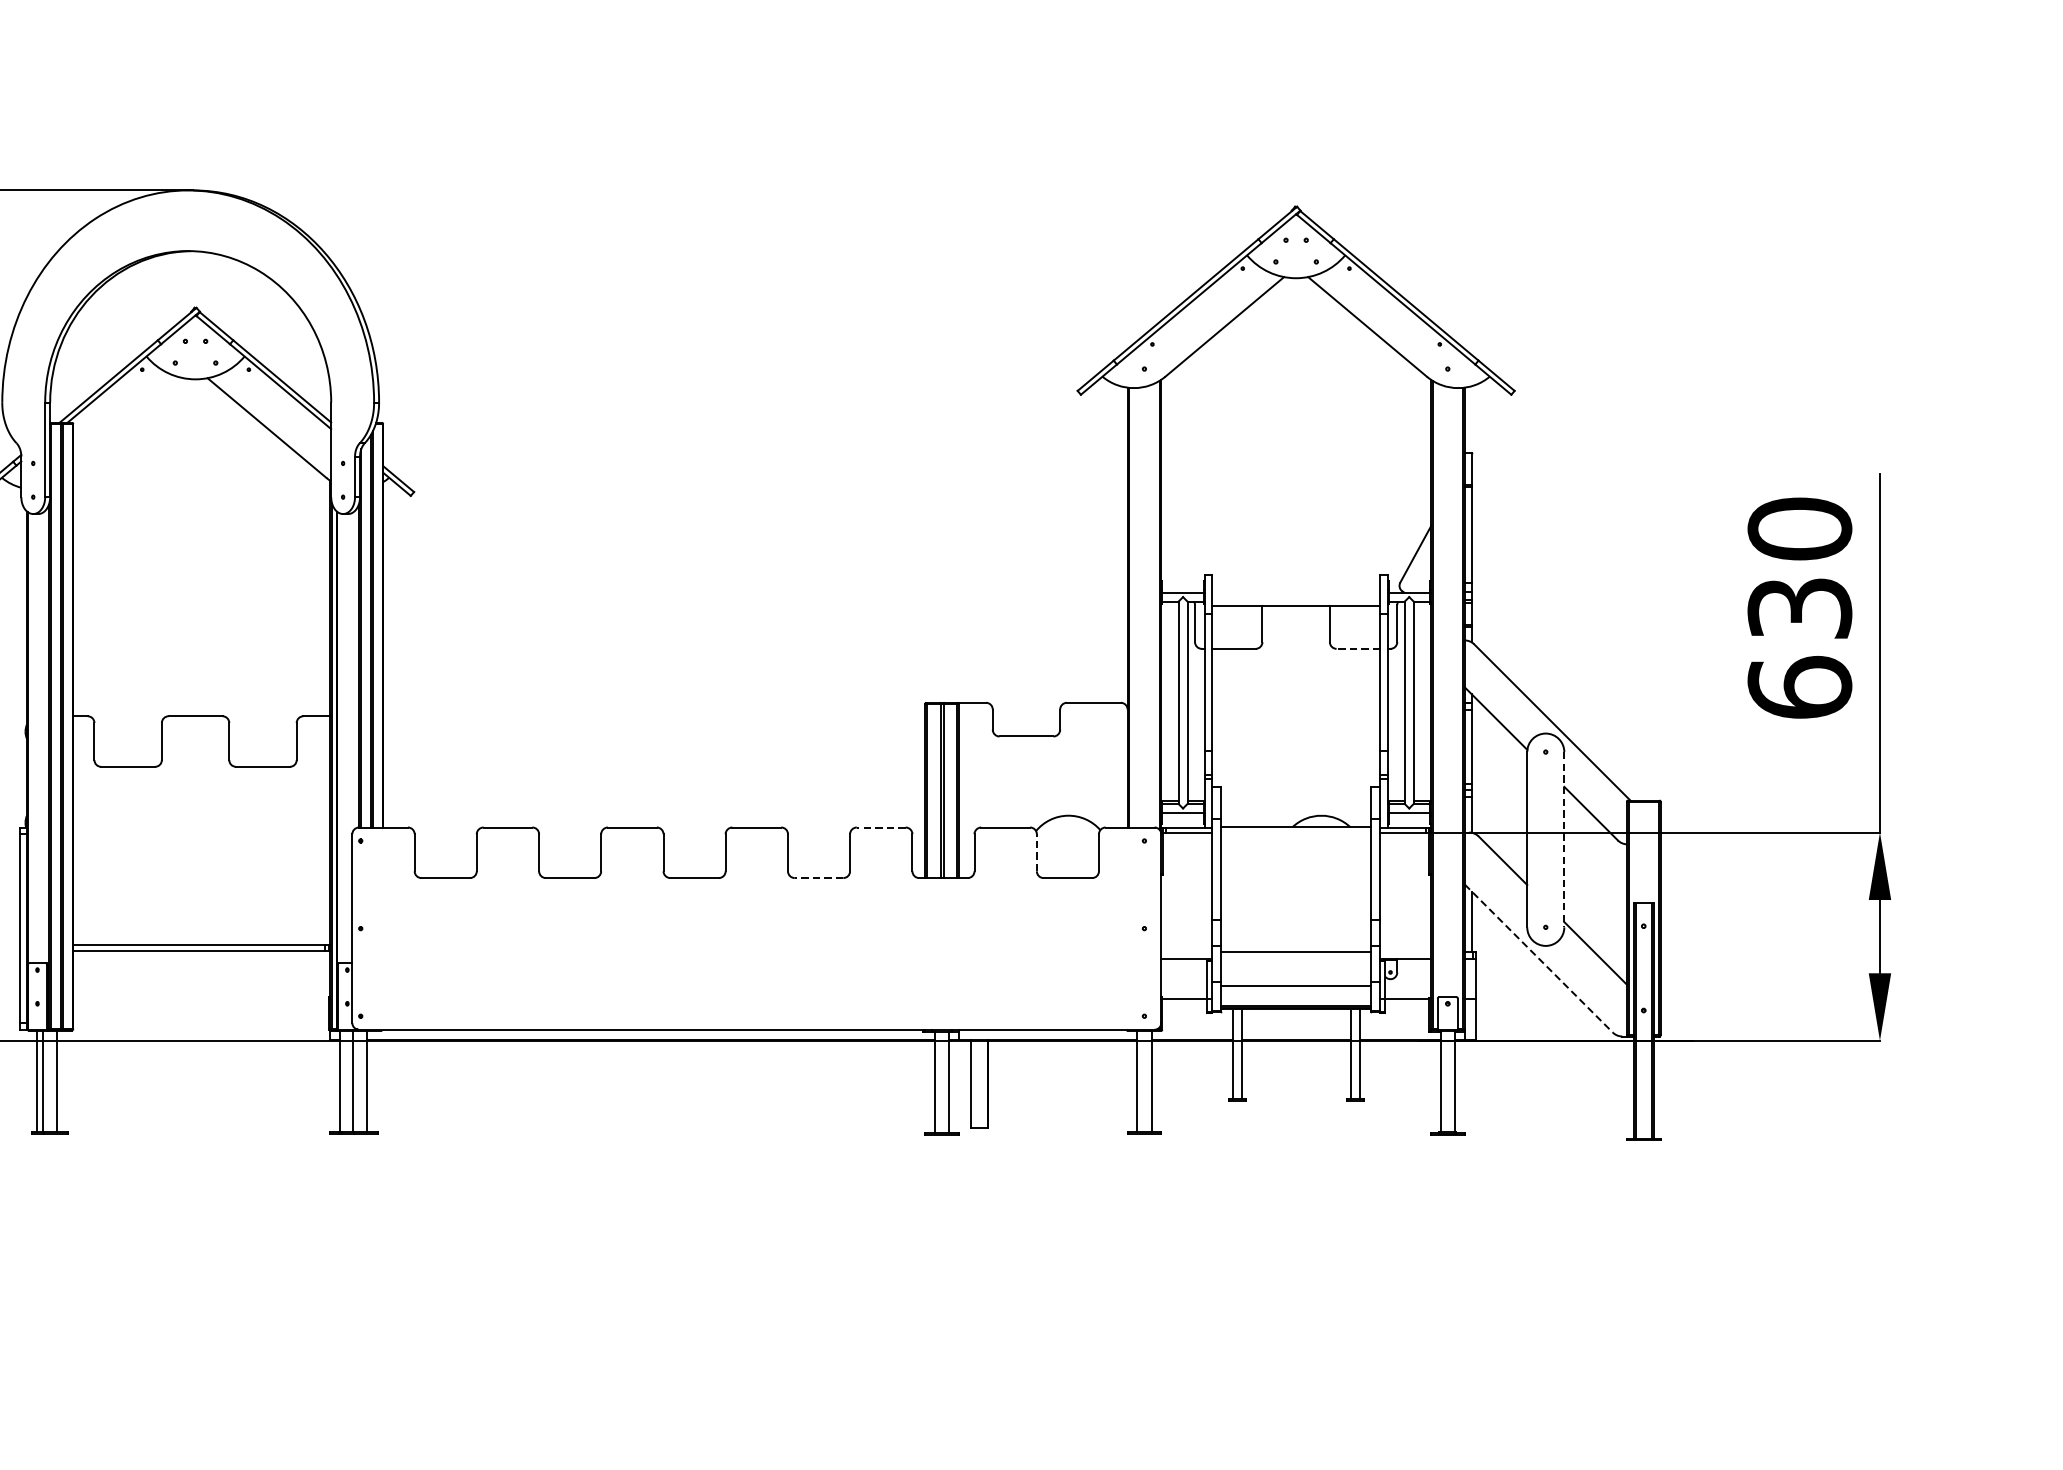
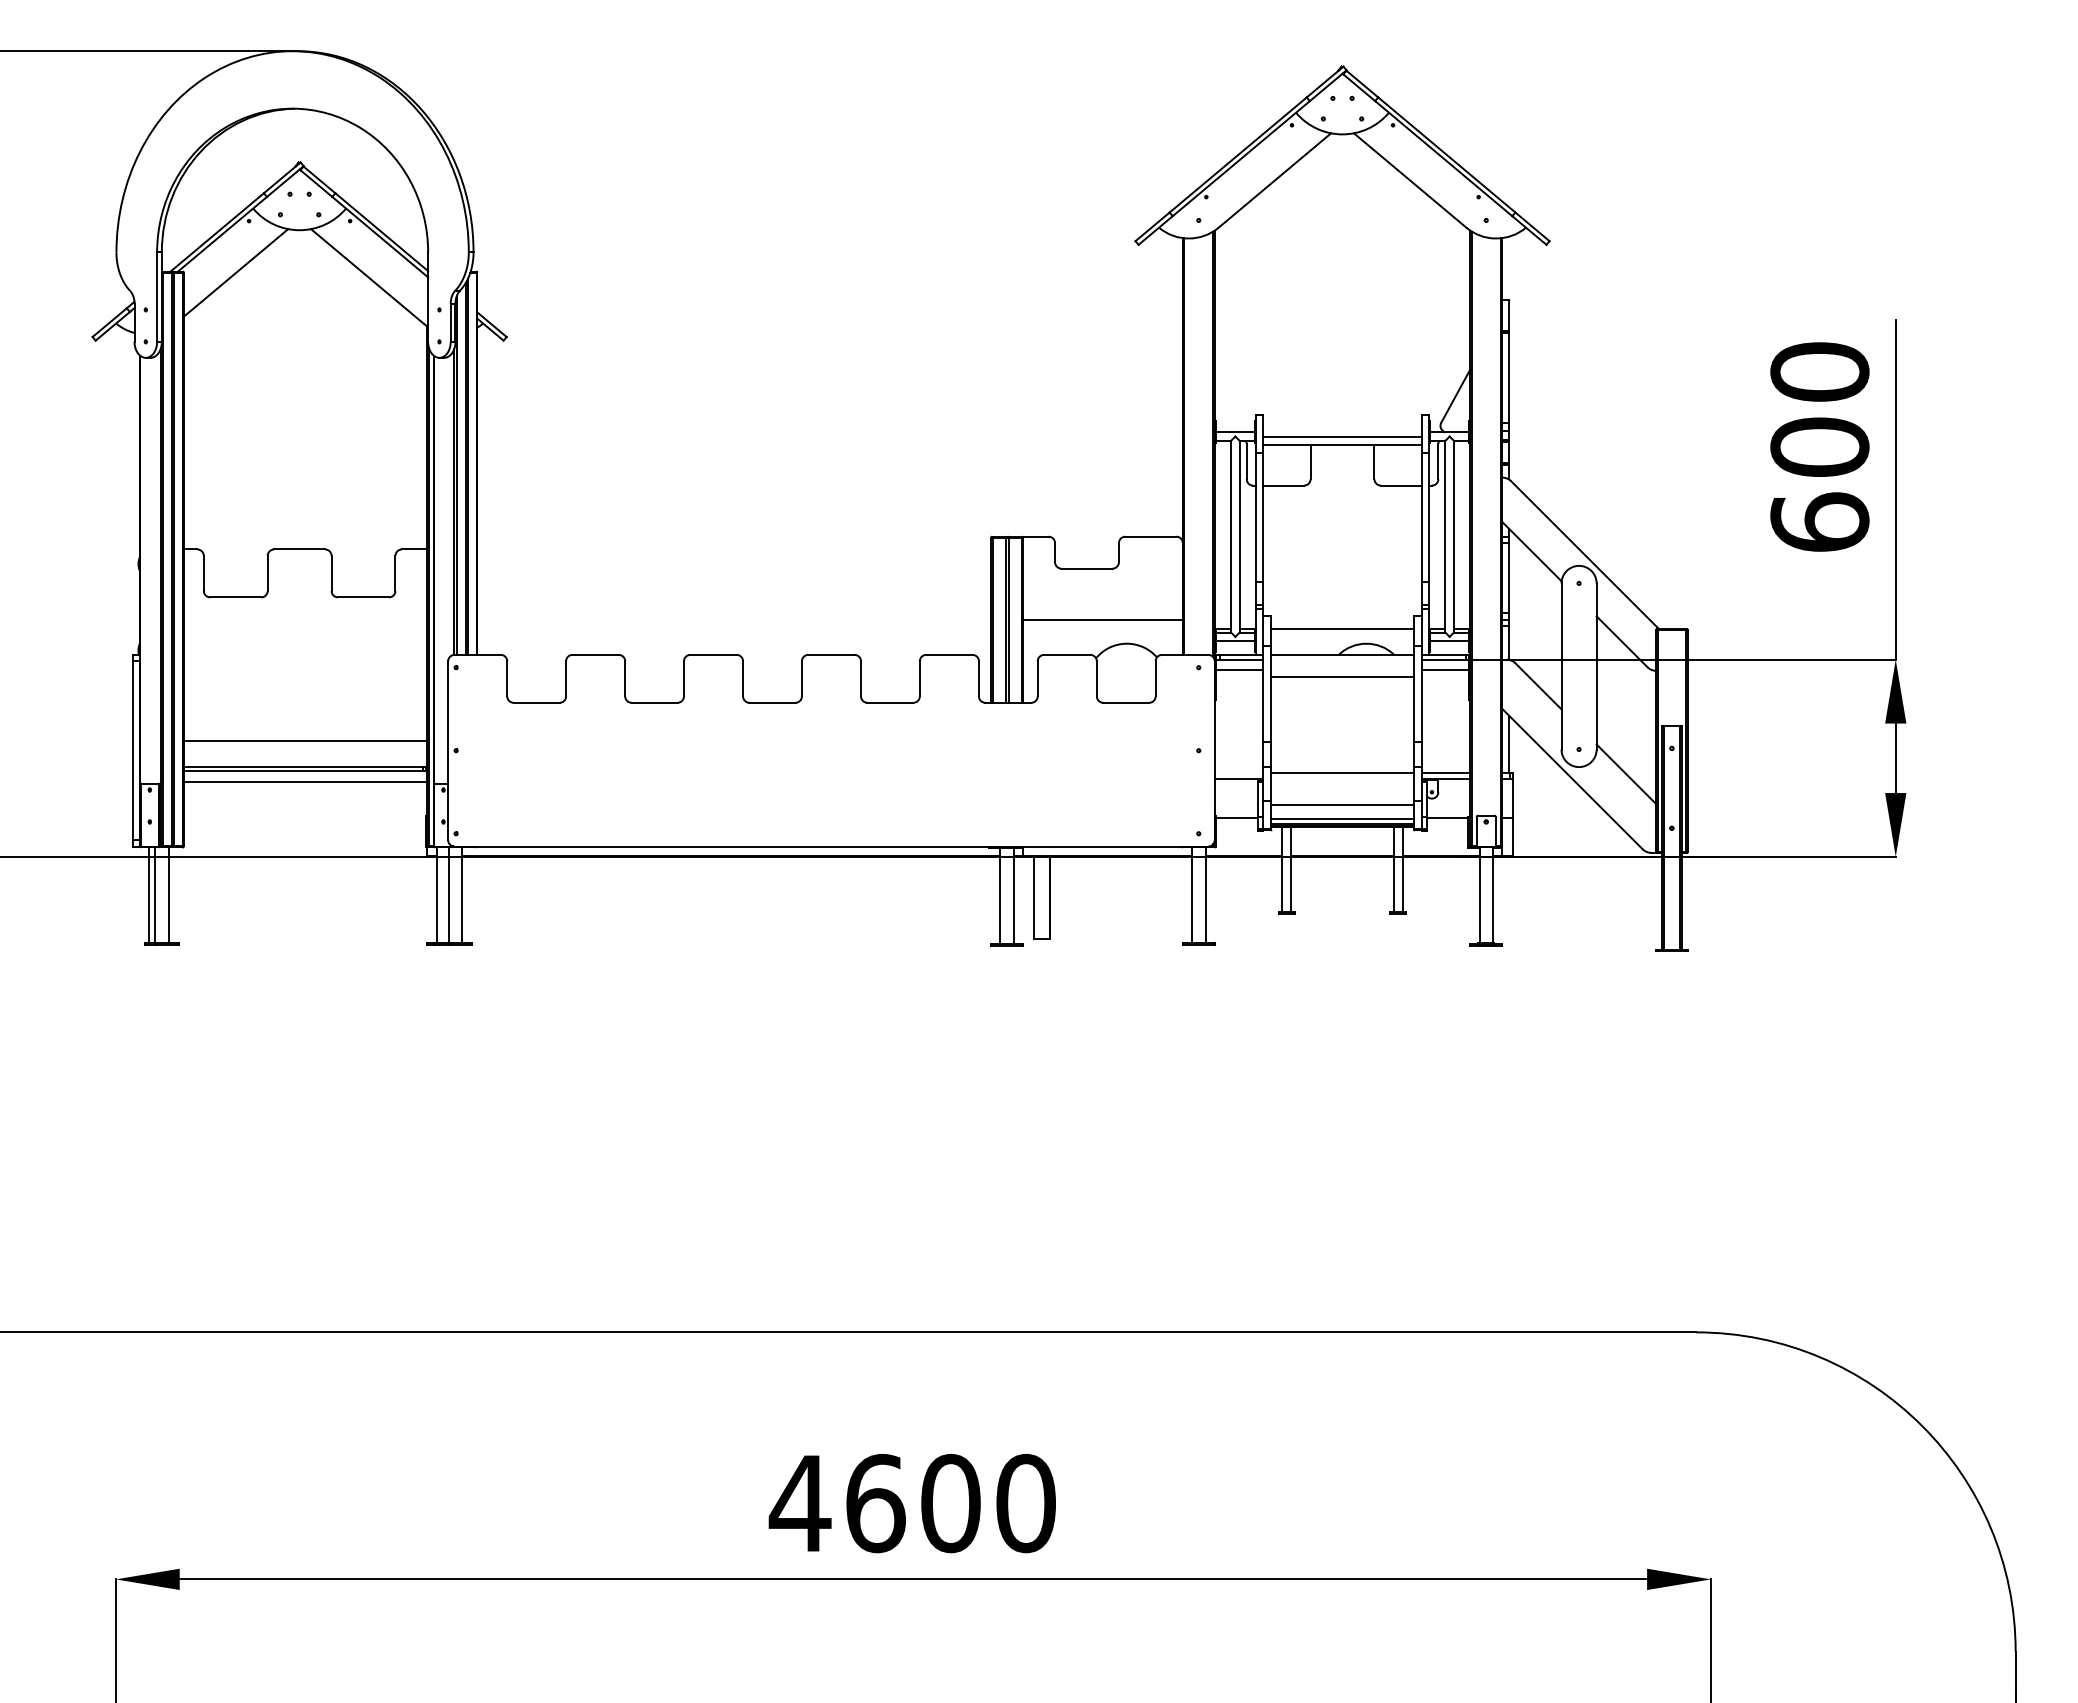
line: (127, 423) -> (235, 272), added
line: (1296, 597) -> (1342, 436), added
text: (1799, 607) -> (1819, 446), 630 -> 600
line: (1358, 648) -> (1401, 485), dashed -> solid
line: (1042, 790) -> (1102, 619), added
line: (1296, 800) -> (1342, 629), added
line: (880, 827) -> (948, 654), dashed -> solid
line: (1564, 839) -> (1596, 666), dashed -> solid
line: (1187, 843) -> (1239, 670), added
line: (1404, 843) -> (1445, 670), added
line: (1296, 851) -> (1342, 677), added
line: (1036, 852) -> (1096, 678), dashed -> solid
line: (818, 877) -> (889, 702), dashed -> solid
line: (201, 918) -> (305, 741), added
line: (1405, 951) -> (1446, 772), added
line: (1538, 959) -> (1572, 779), dashed -> solid
line: (201, 962) -> (305, 782), added
line: (1296, 1000) -> (1342, 818), added

